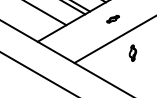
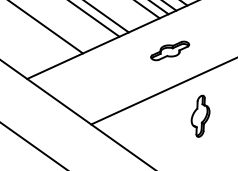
part: (112, 18) -> (168, 49), size x1.67
part: (132, 53) -> (199, 117), size x1.43

